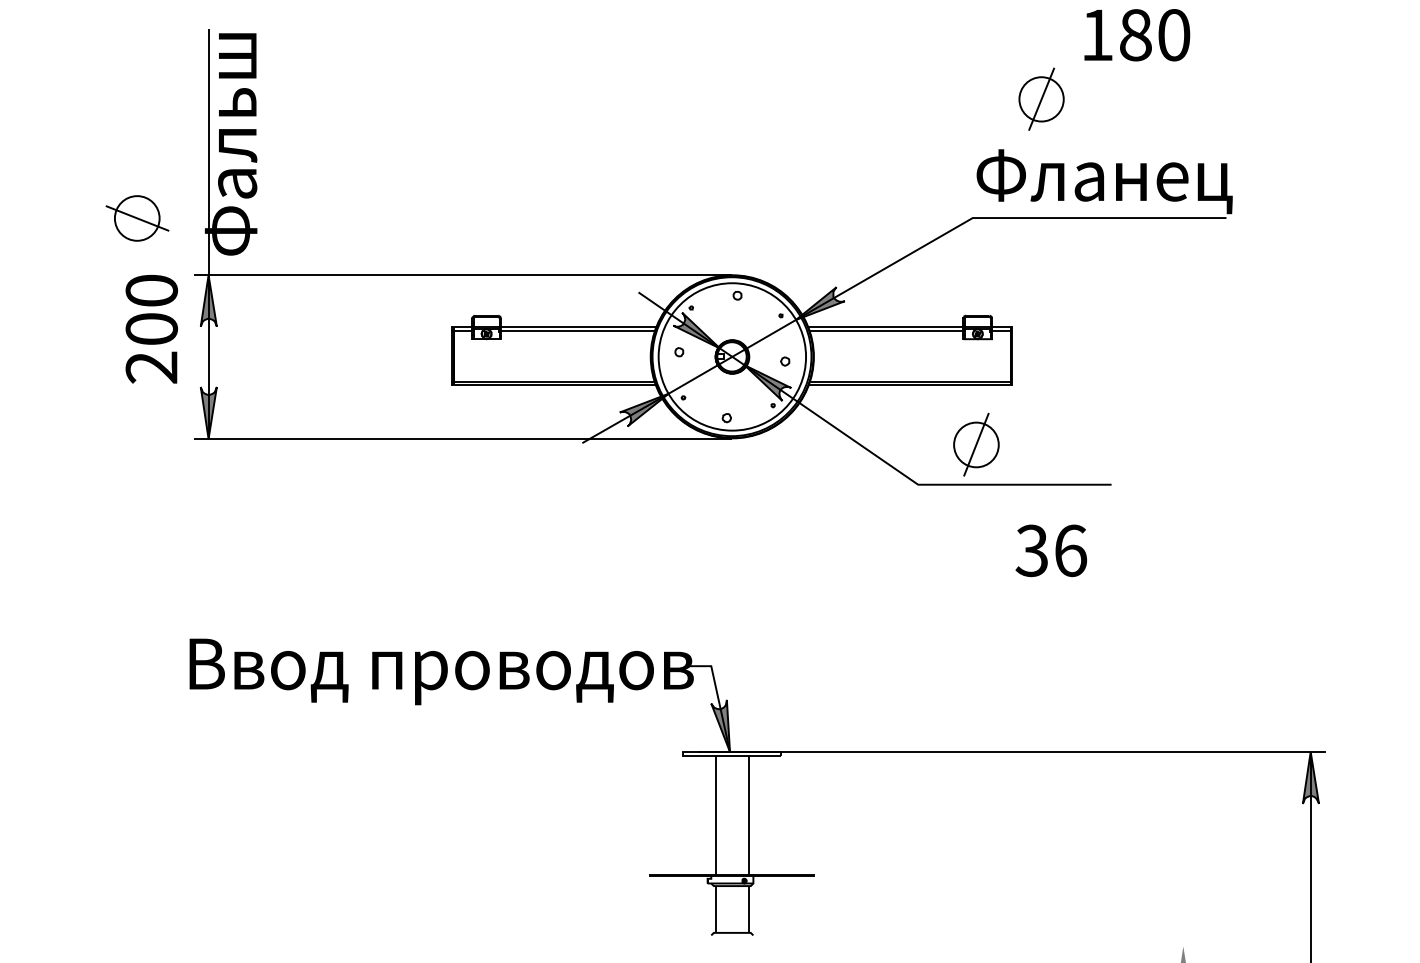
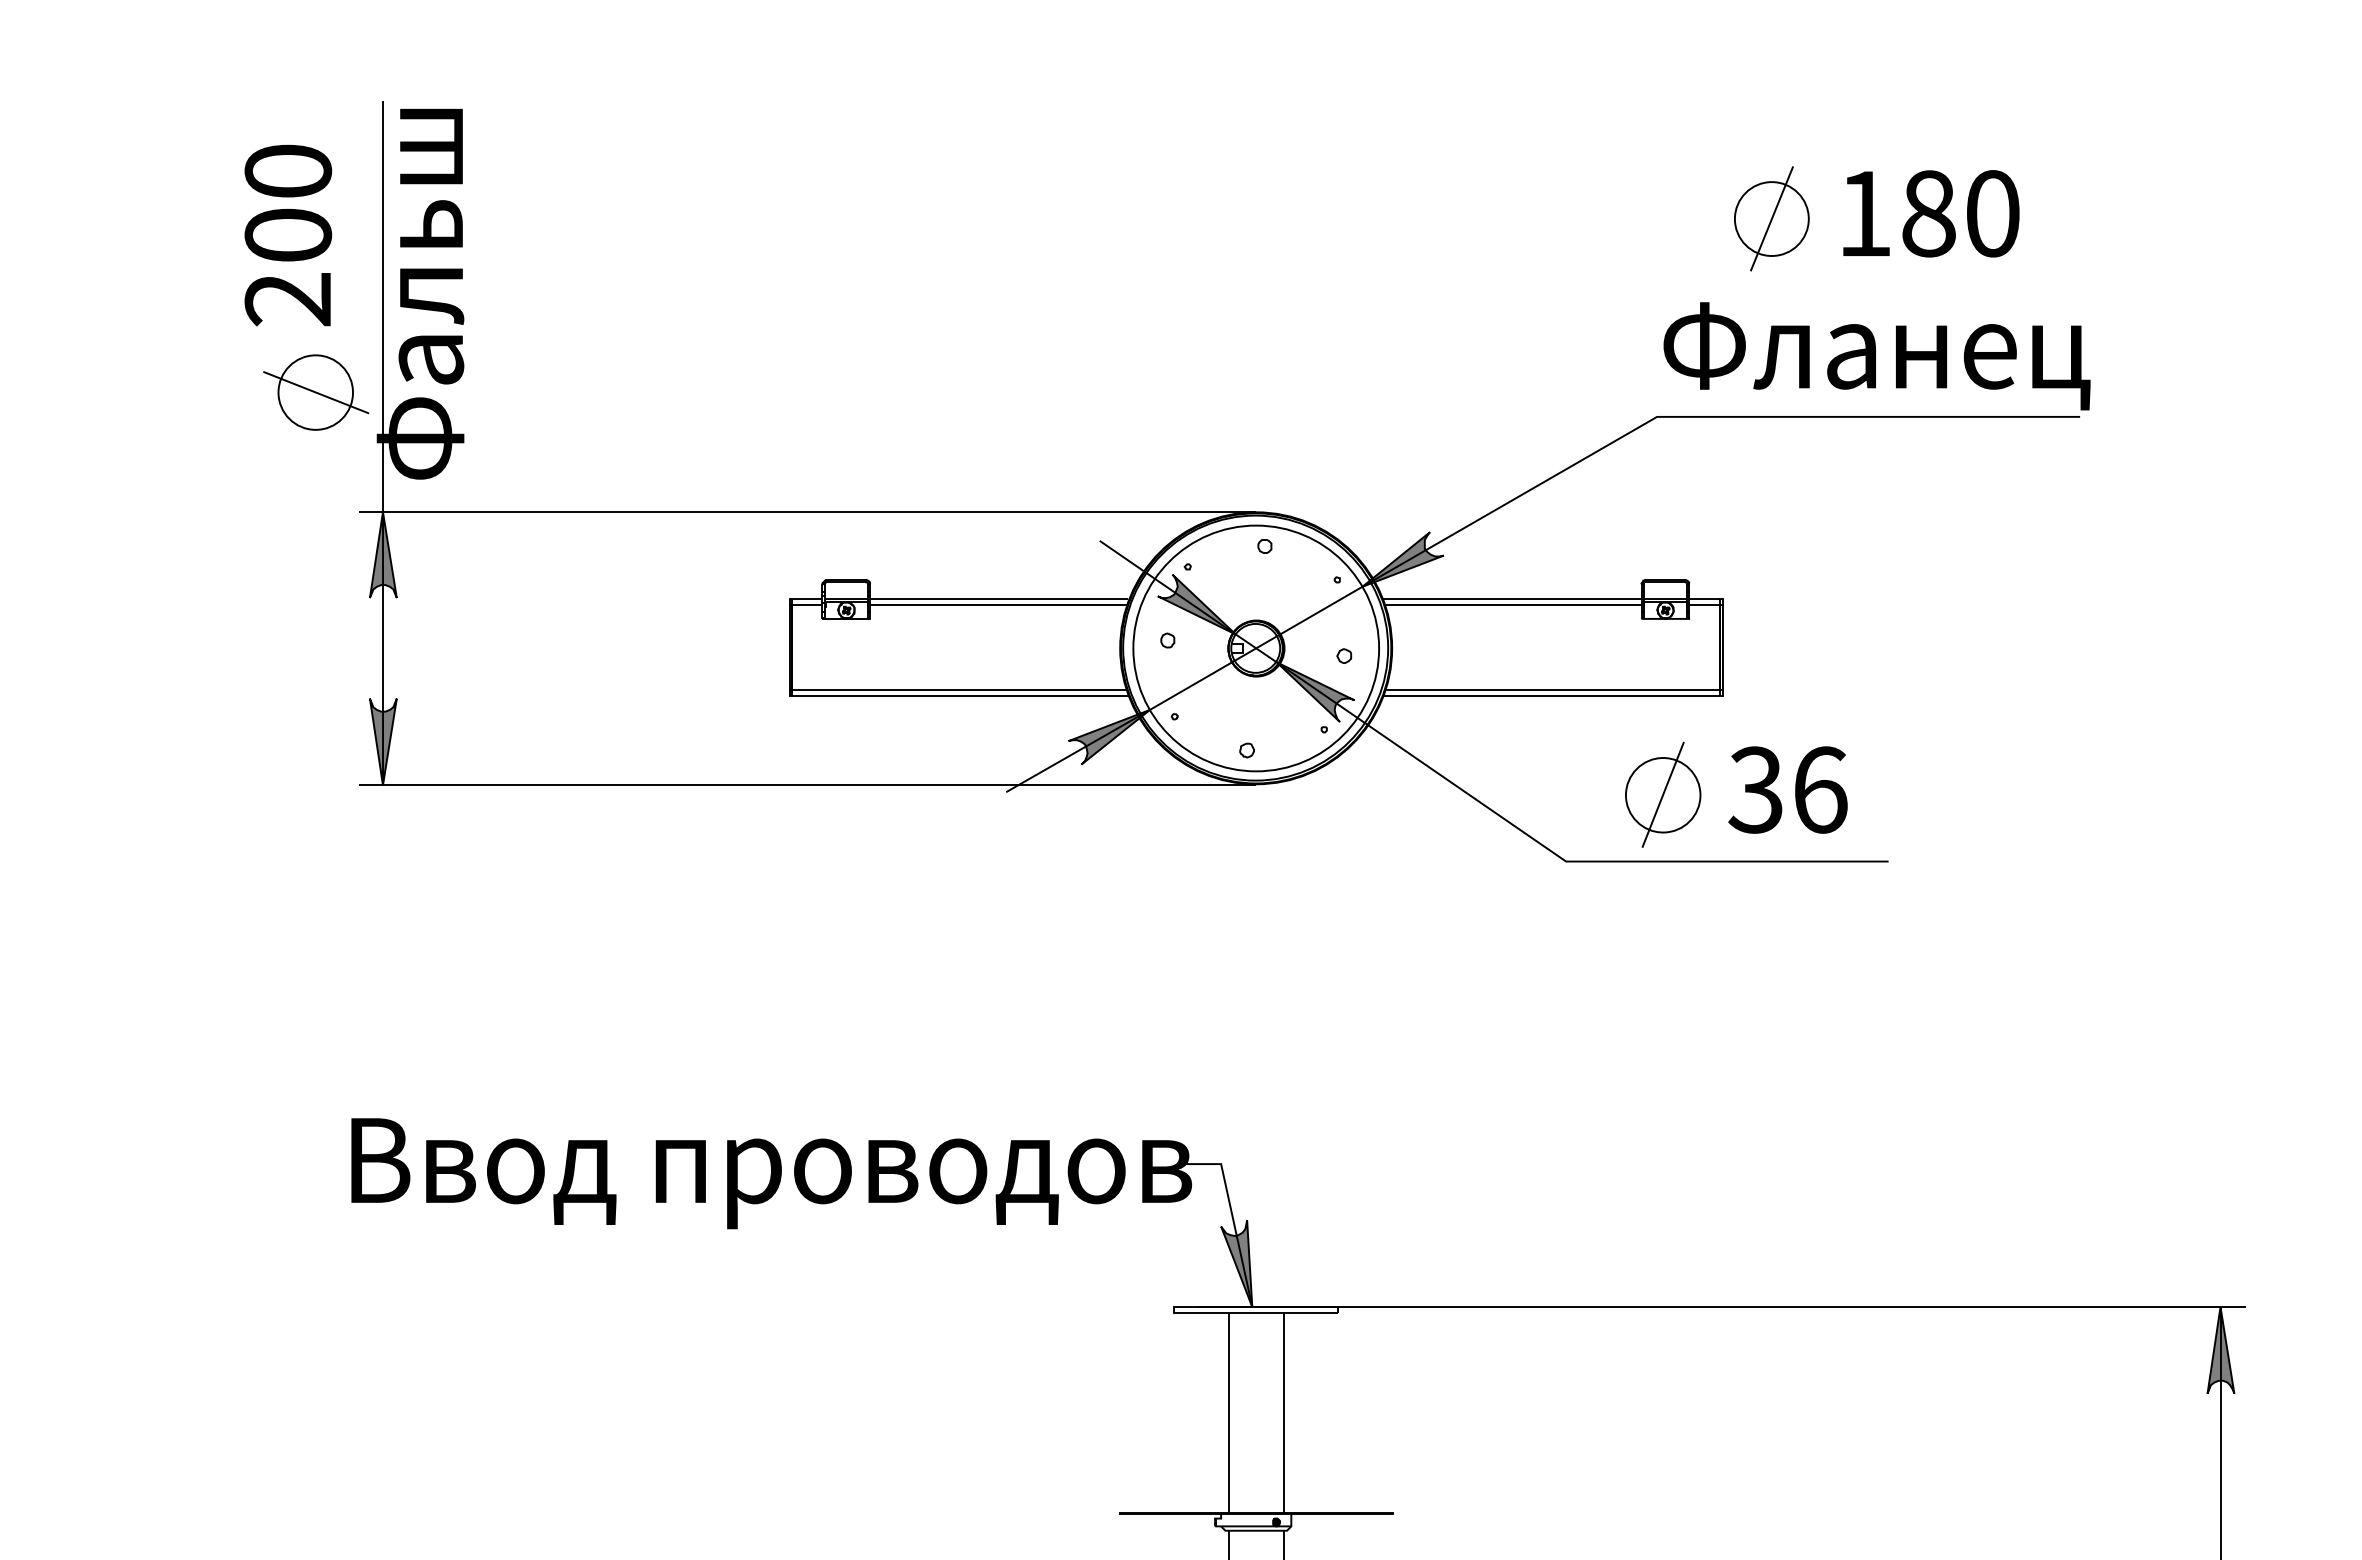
text: (1137, 35) -> (1931, 214), moved
part: (137, 218) -> (316, 392), moved
text: (151, 328) -> (287, 234), moved
text: (1051, 550) -> (1788, 789), moved

